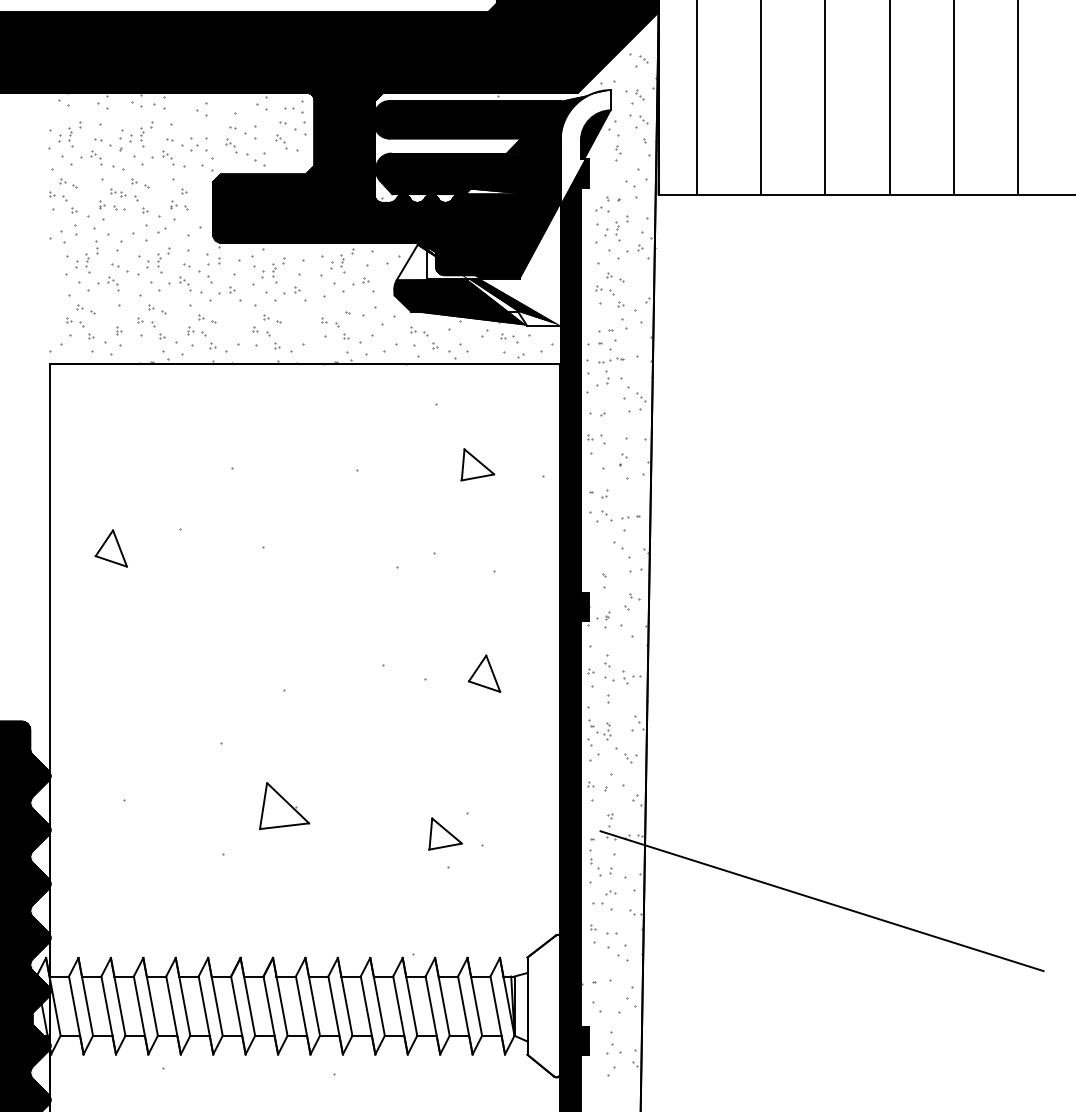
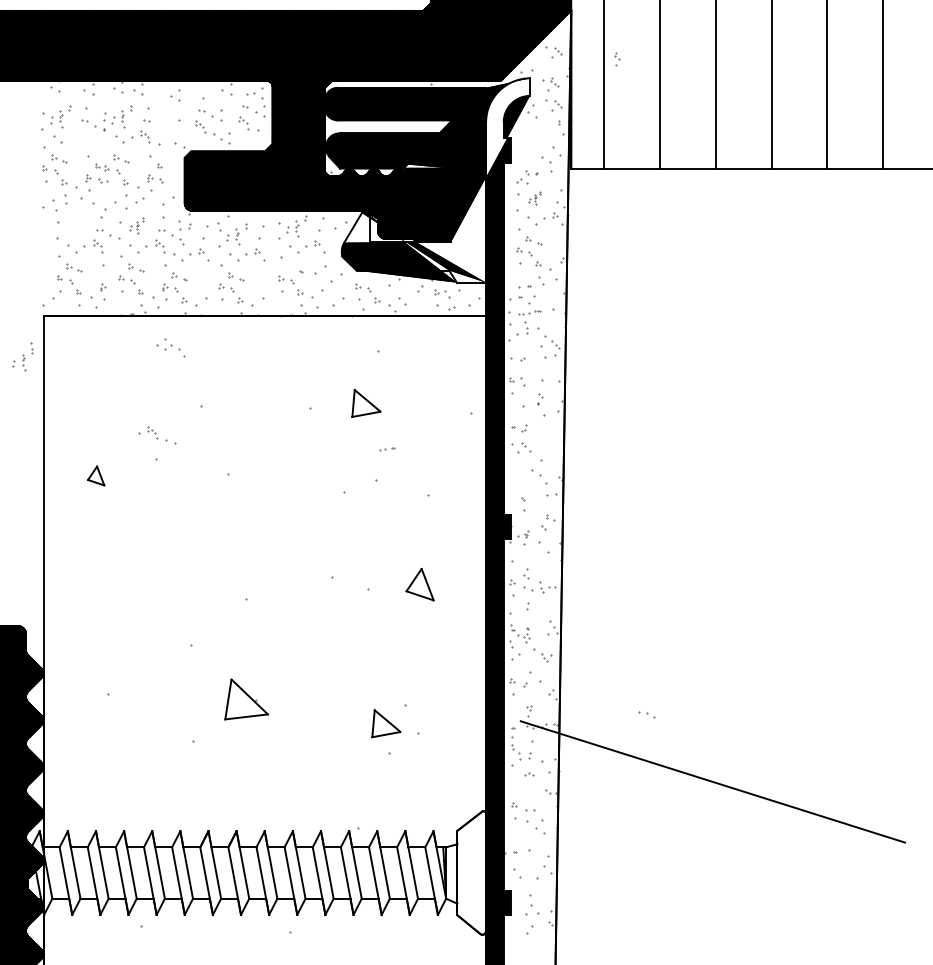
part: (196, 147) -> (170, 347), moved
part: (618, 153) -> (617, 59), moved
part: (102, 160) -> (157, 435), moved
part: (616, 227) -> (534, 197), size x0.6
part: (86, 256) -> (22, 356), moved
part: (157, 259) -> (136, 225), size x0.7
part: (478, 464) -> (366, 403), moved
part: (631, 517) -> (387, 449), moved
part: (110, 547) -> (95, 475), size x0.6
part: (601, 905) -> (646, 714), moved

